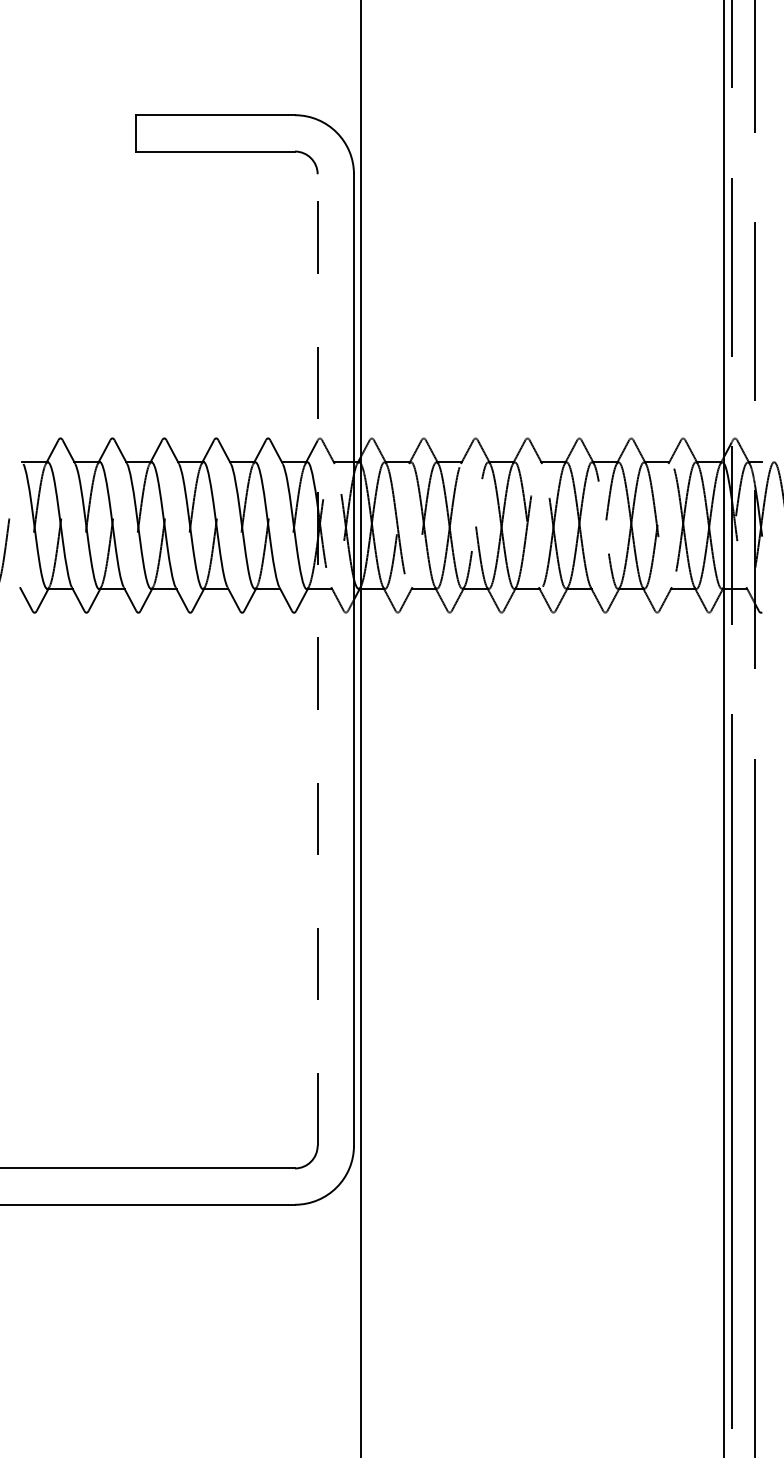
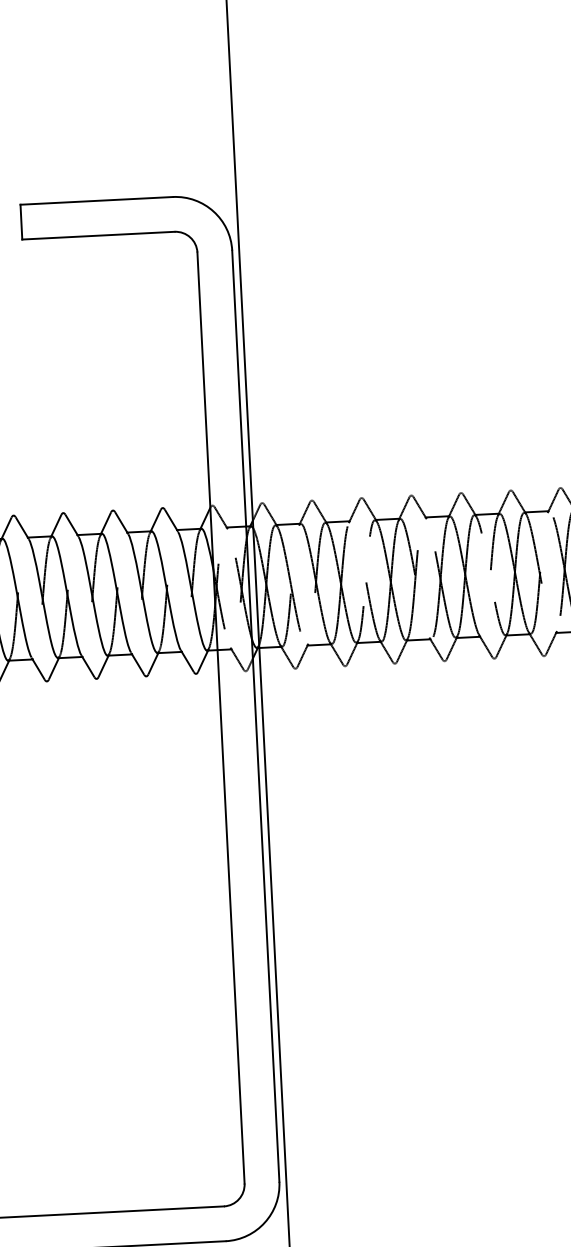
line: (317, 660) -> (220, 718), dashed -> solid

